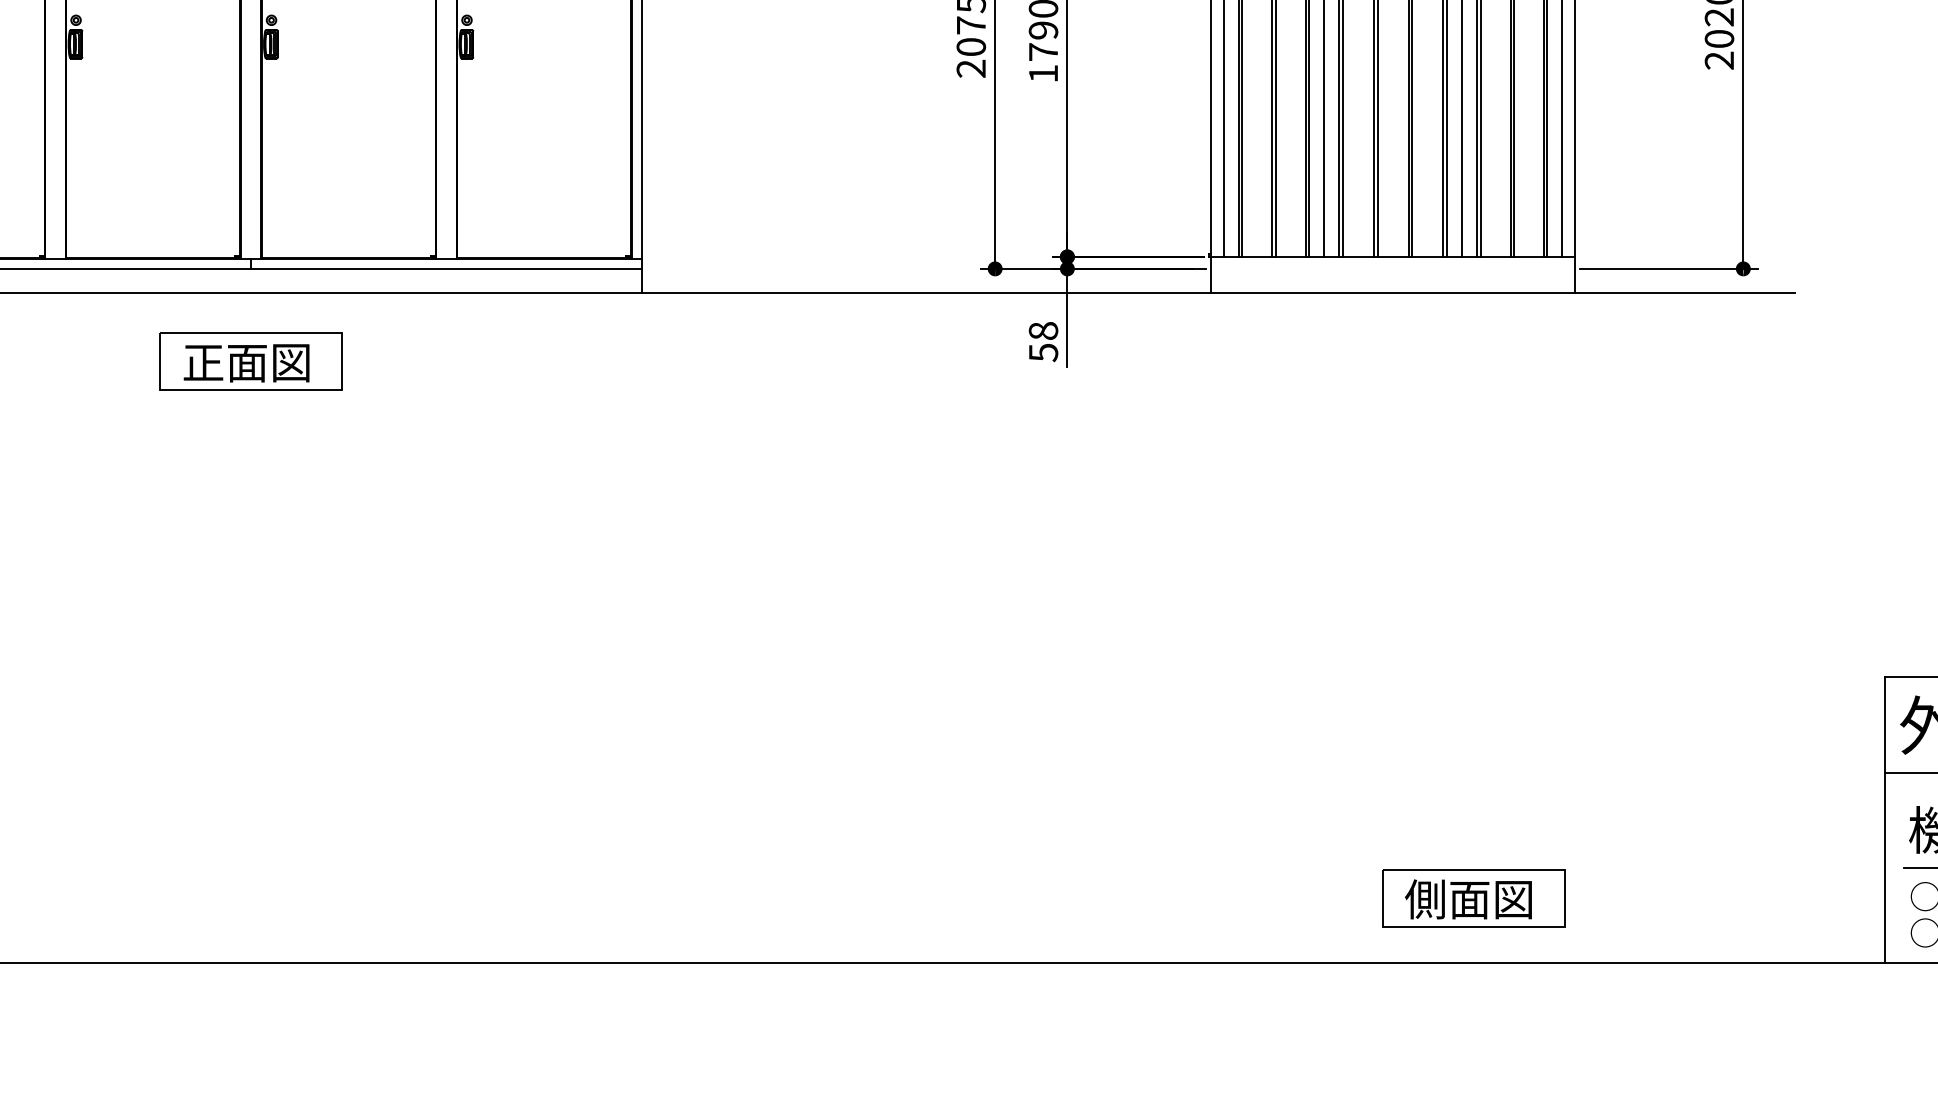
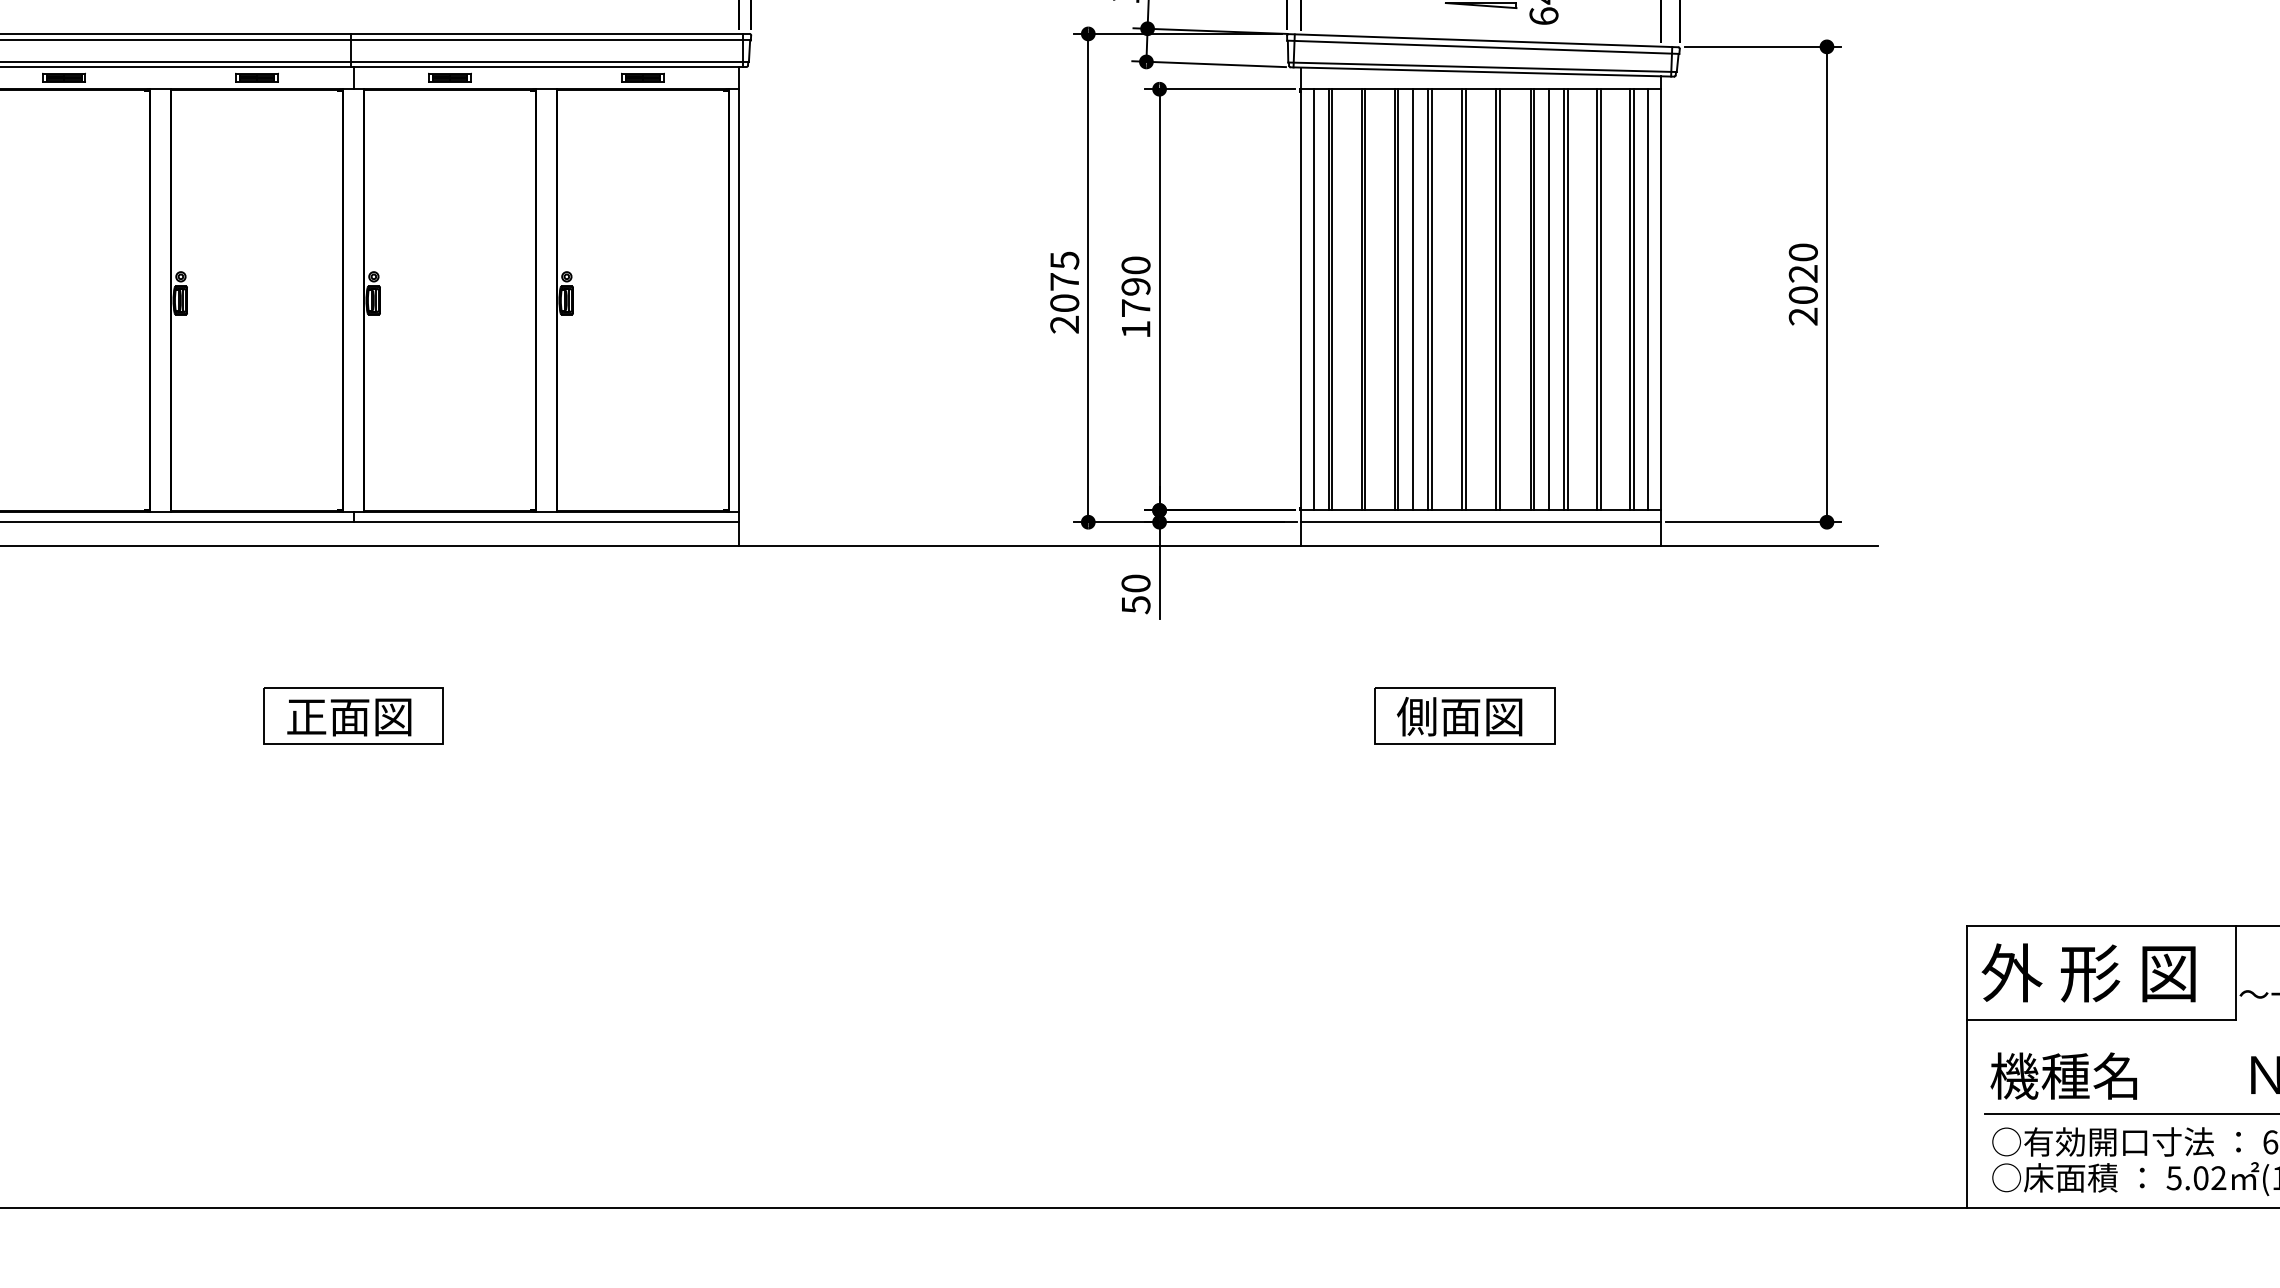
line: (1393, 269) -> (1481, 522), added
text: (1043, 330) -> (1136, 583), 58 -> 50
part: (250, 361) -> (353, 715), moved
part: (1473, 898) -> (1464, 715), moved

